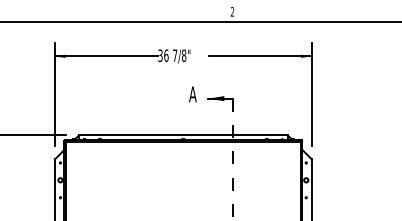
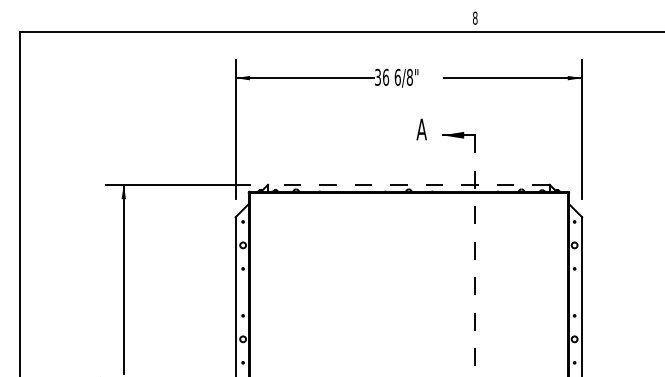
text: (232, 11) -> (475, 17), 2 -> 8
text: (174, 55) -> (397, 76), 7/8" -> 6/8"
line: (183, 135) -> (408, 184), solid -> dashed

